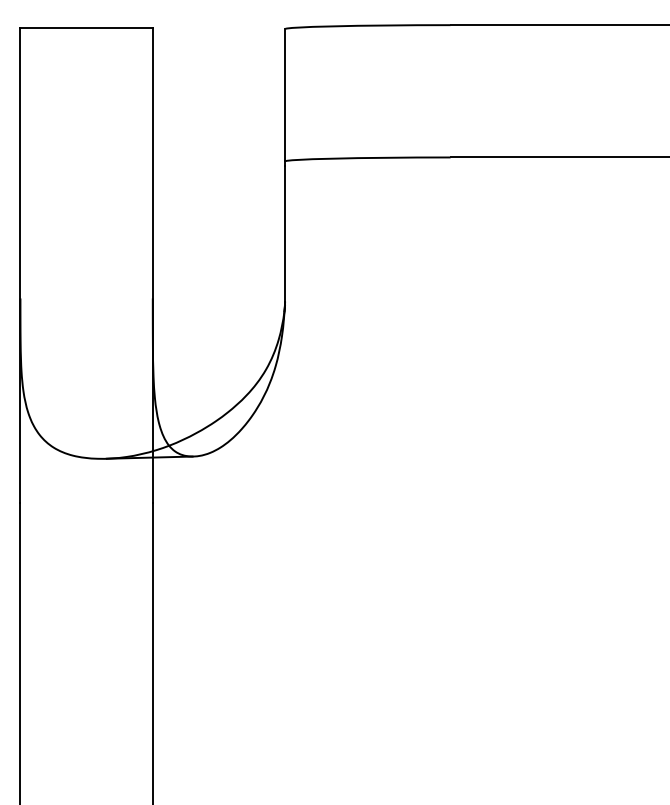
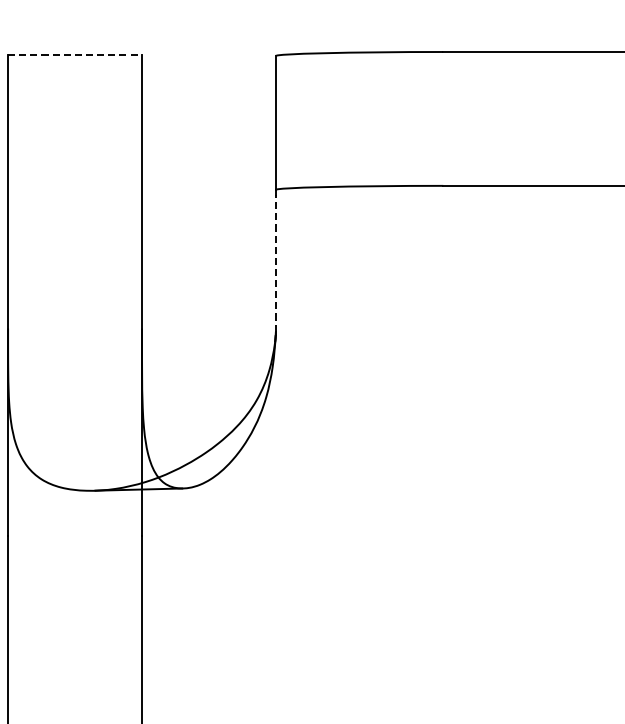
line: (87, 28) -> (75, 55), solid -> dashed
line: (285, 233) -> (276, 262), solid -> dashed

